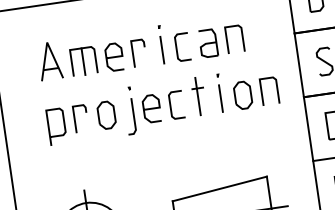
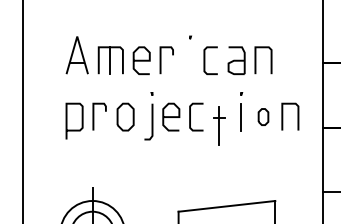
line: (162, 49) -> (190, 60), removed
part: (243, 94) -> (263, 116), size x0.6
part: (198, 96) -> (219, 125), moved

